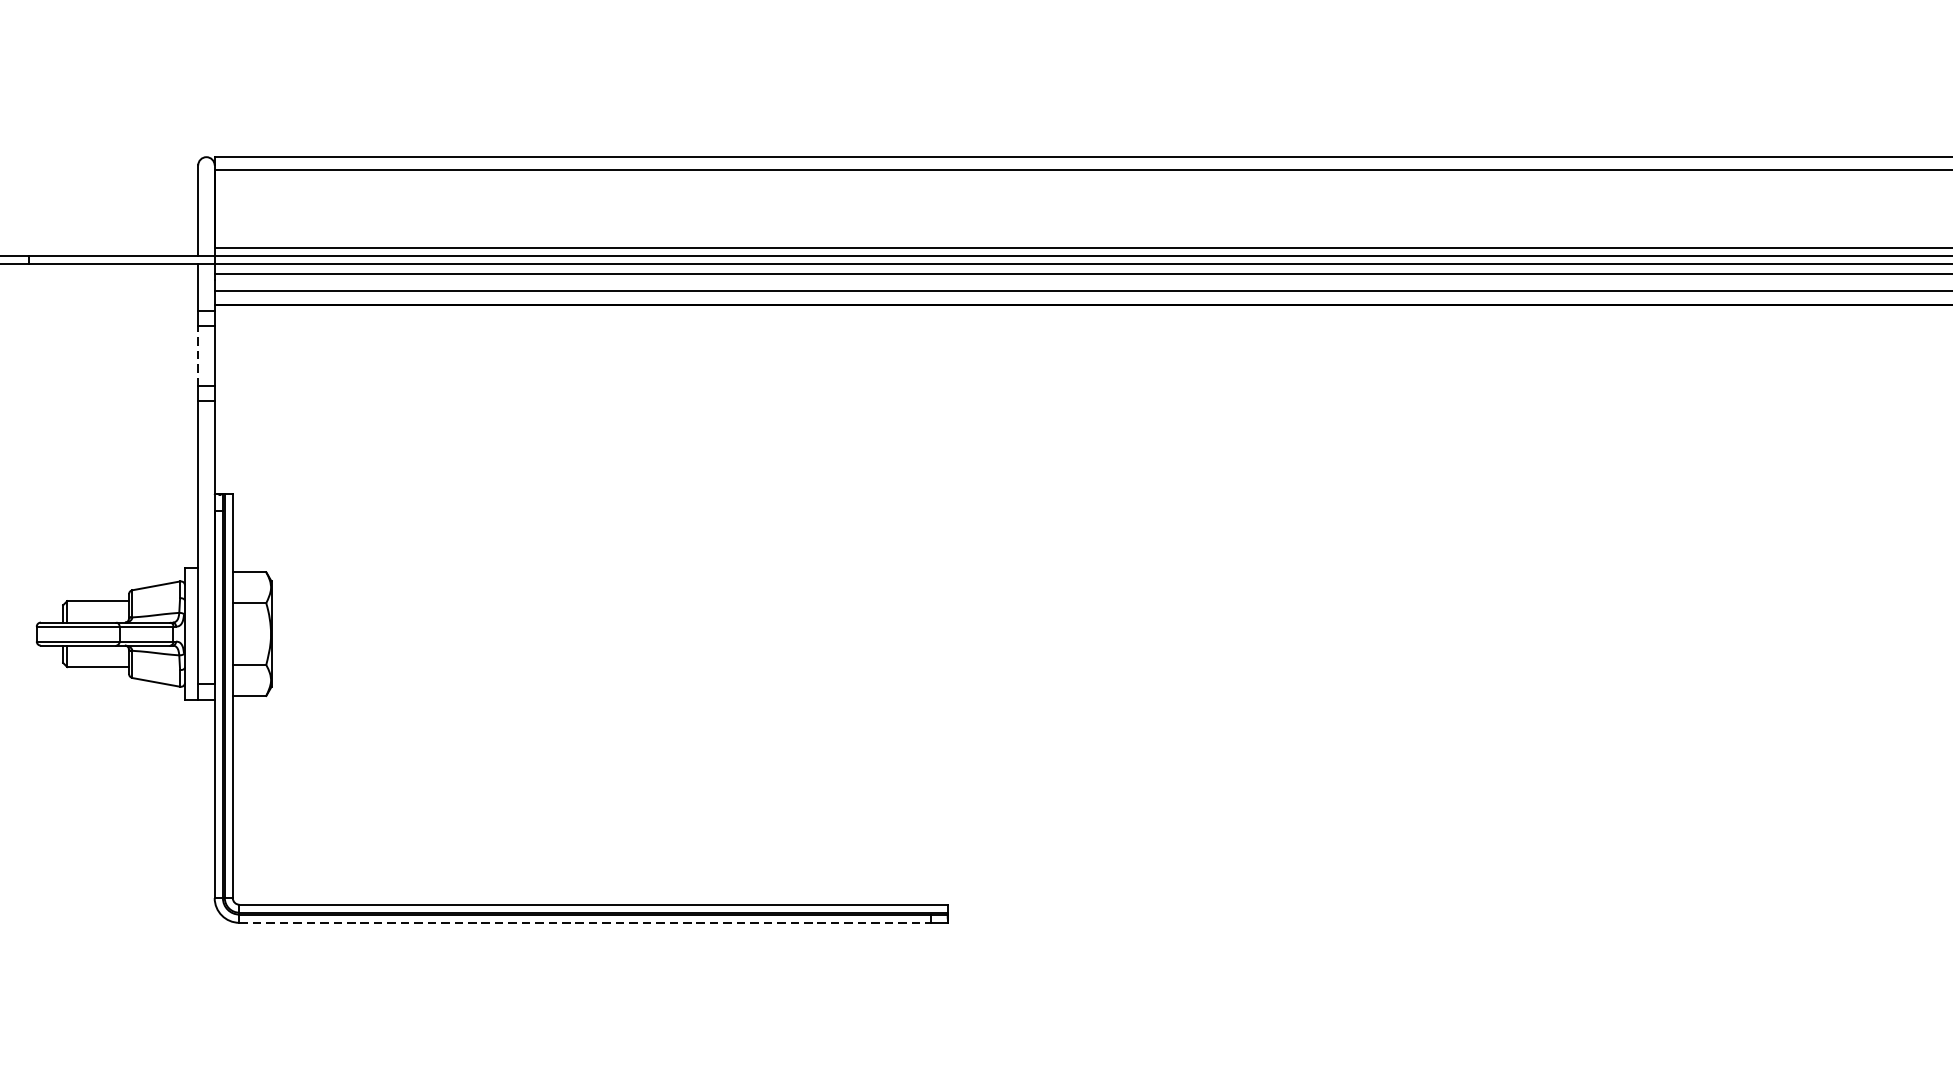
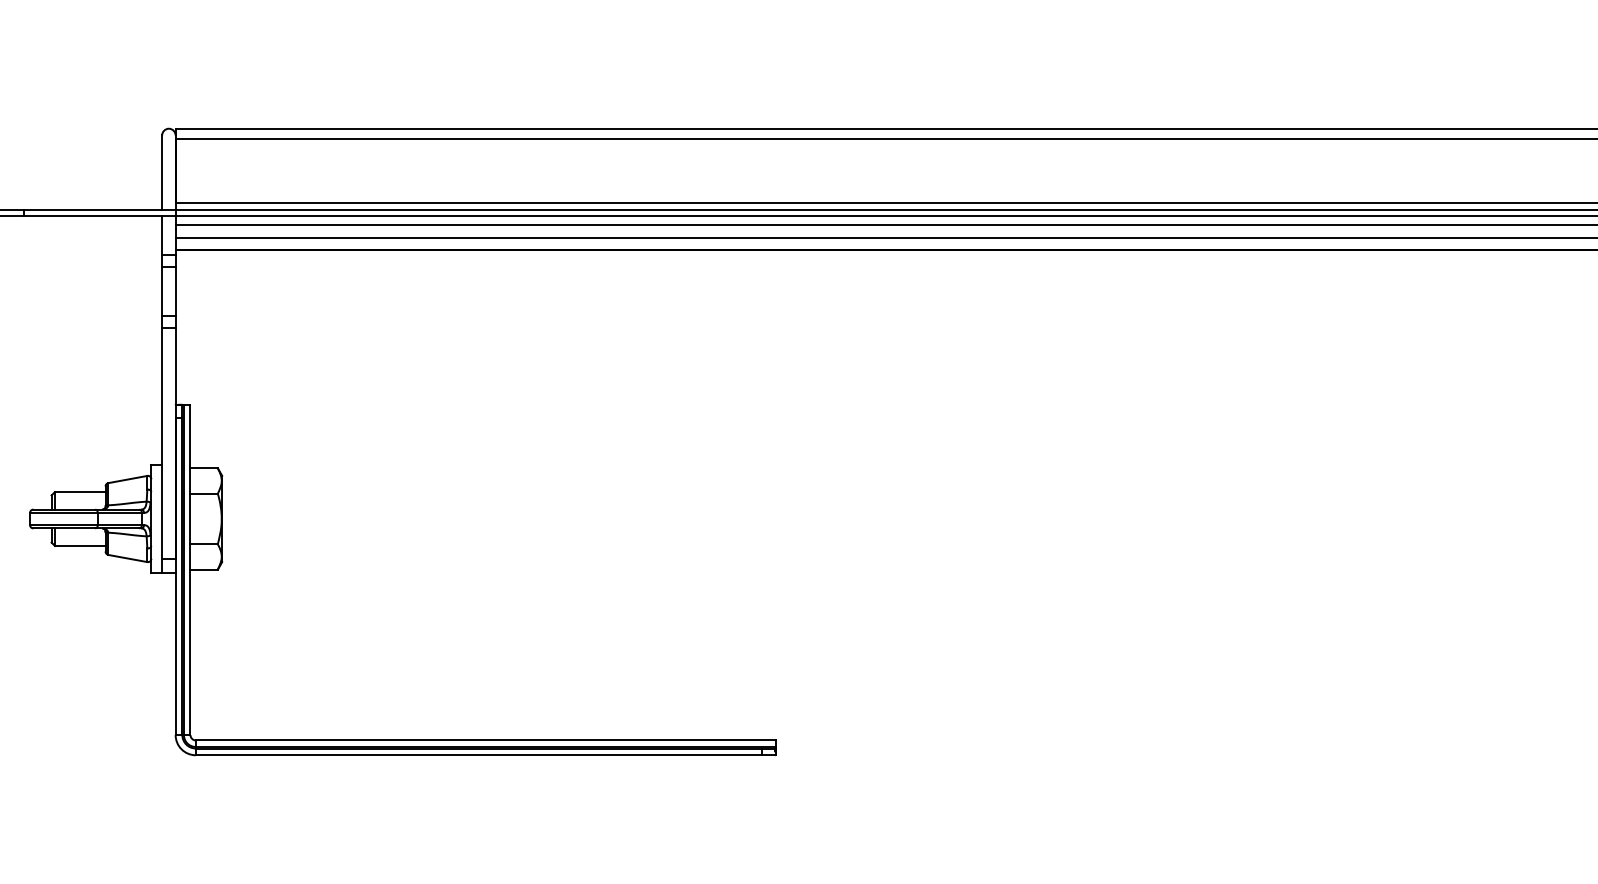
line: (198, 356) -> (162, 291), dashed -> solid
line: (586, 923) -> (479, 755), dashed -> solid

